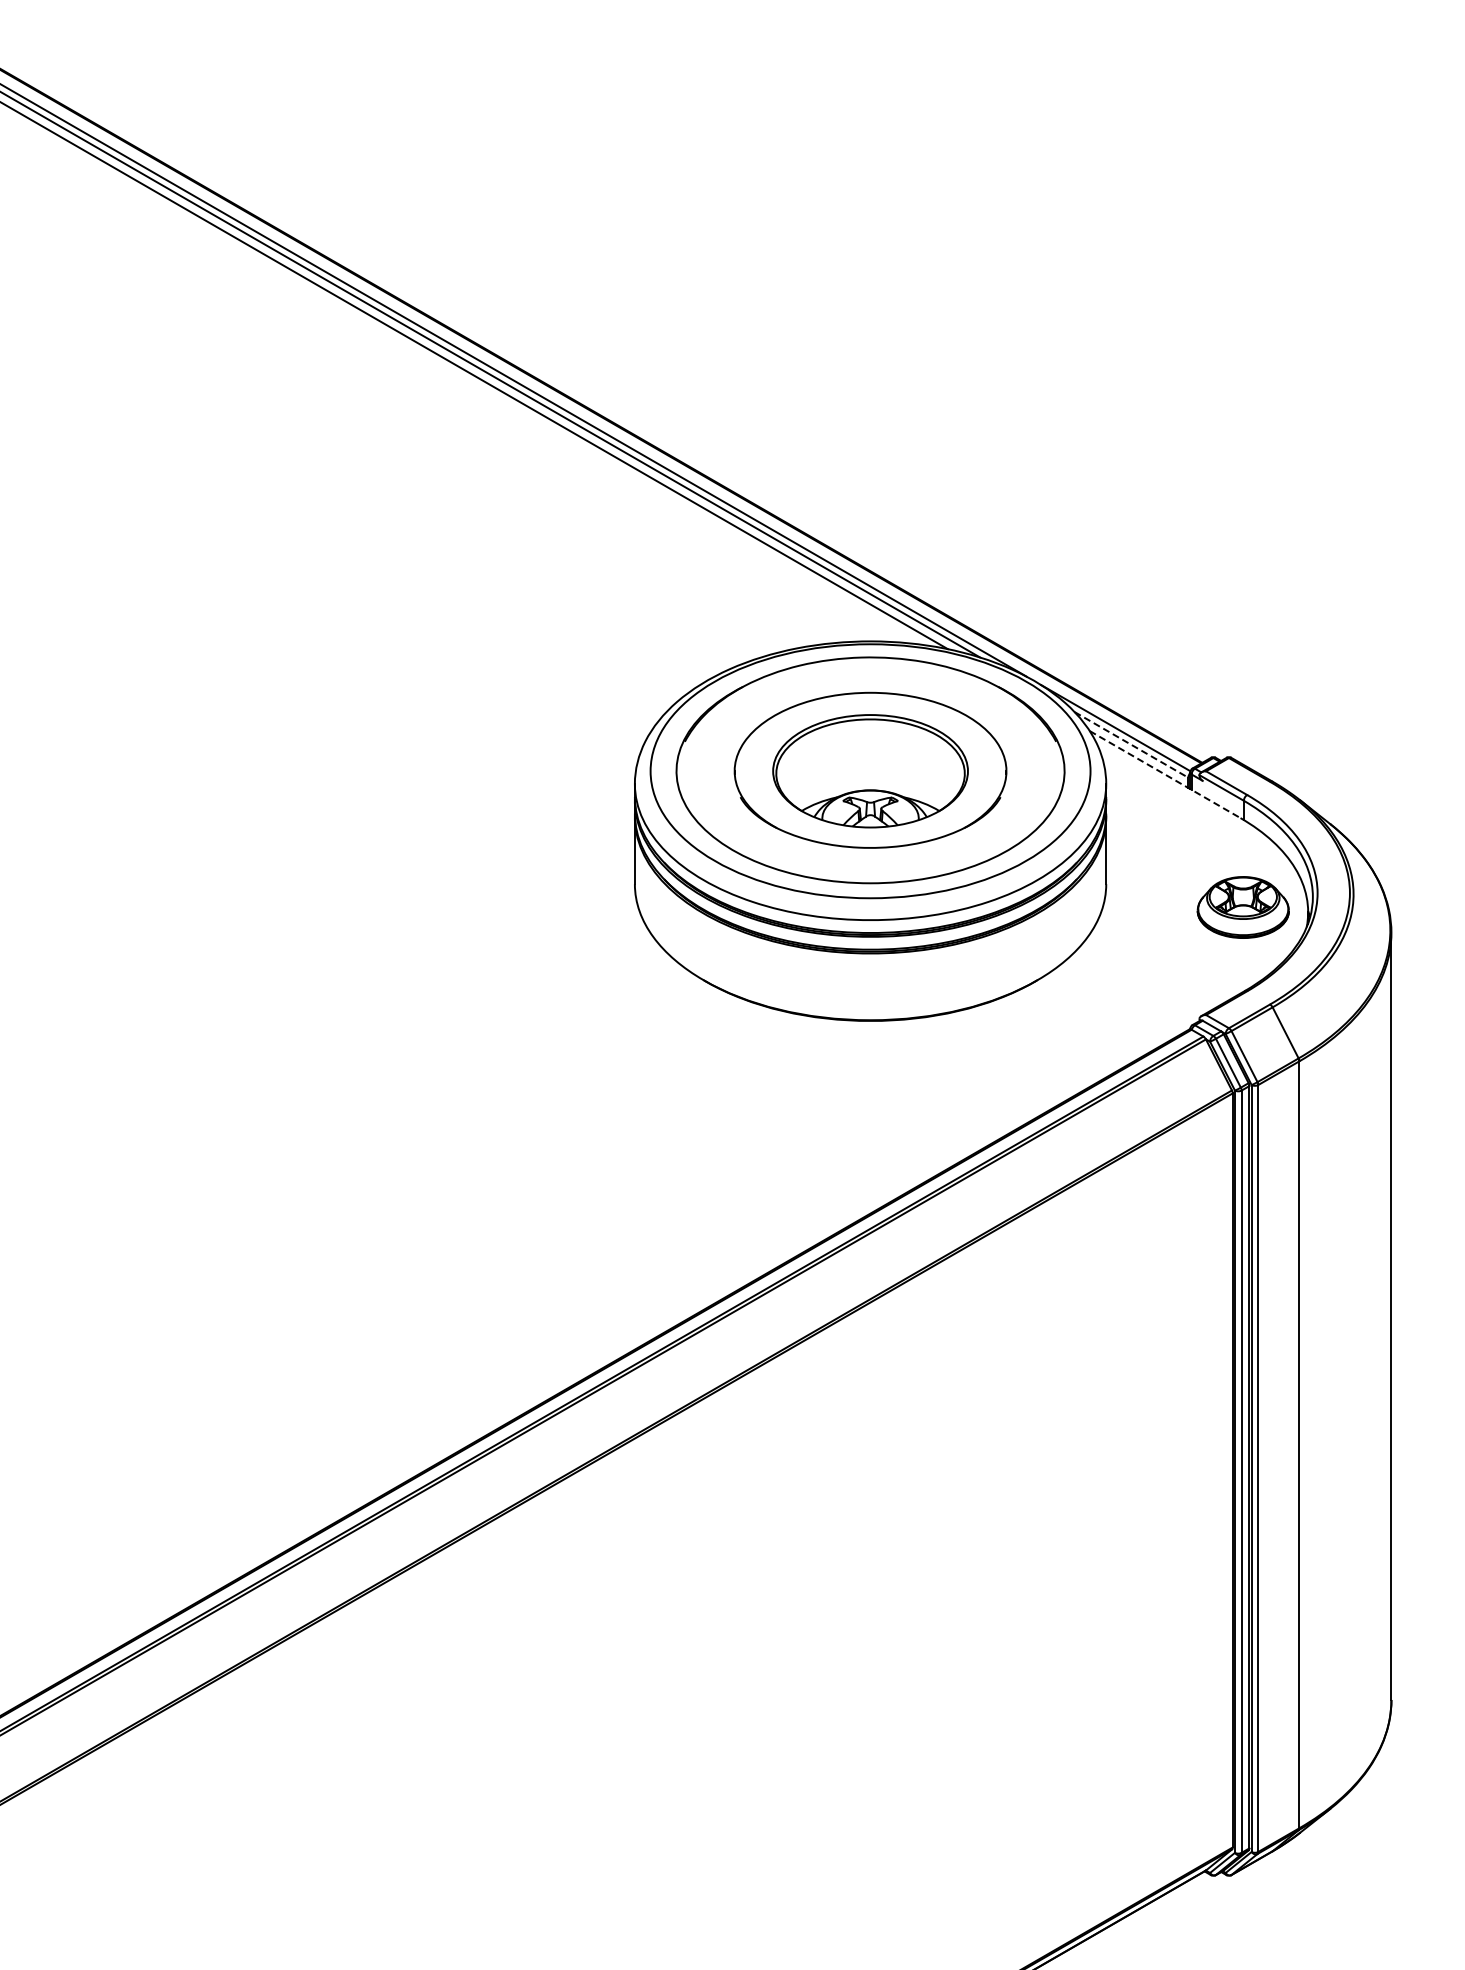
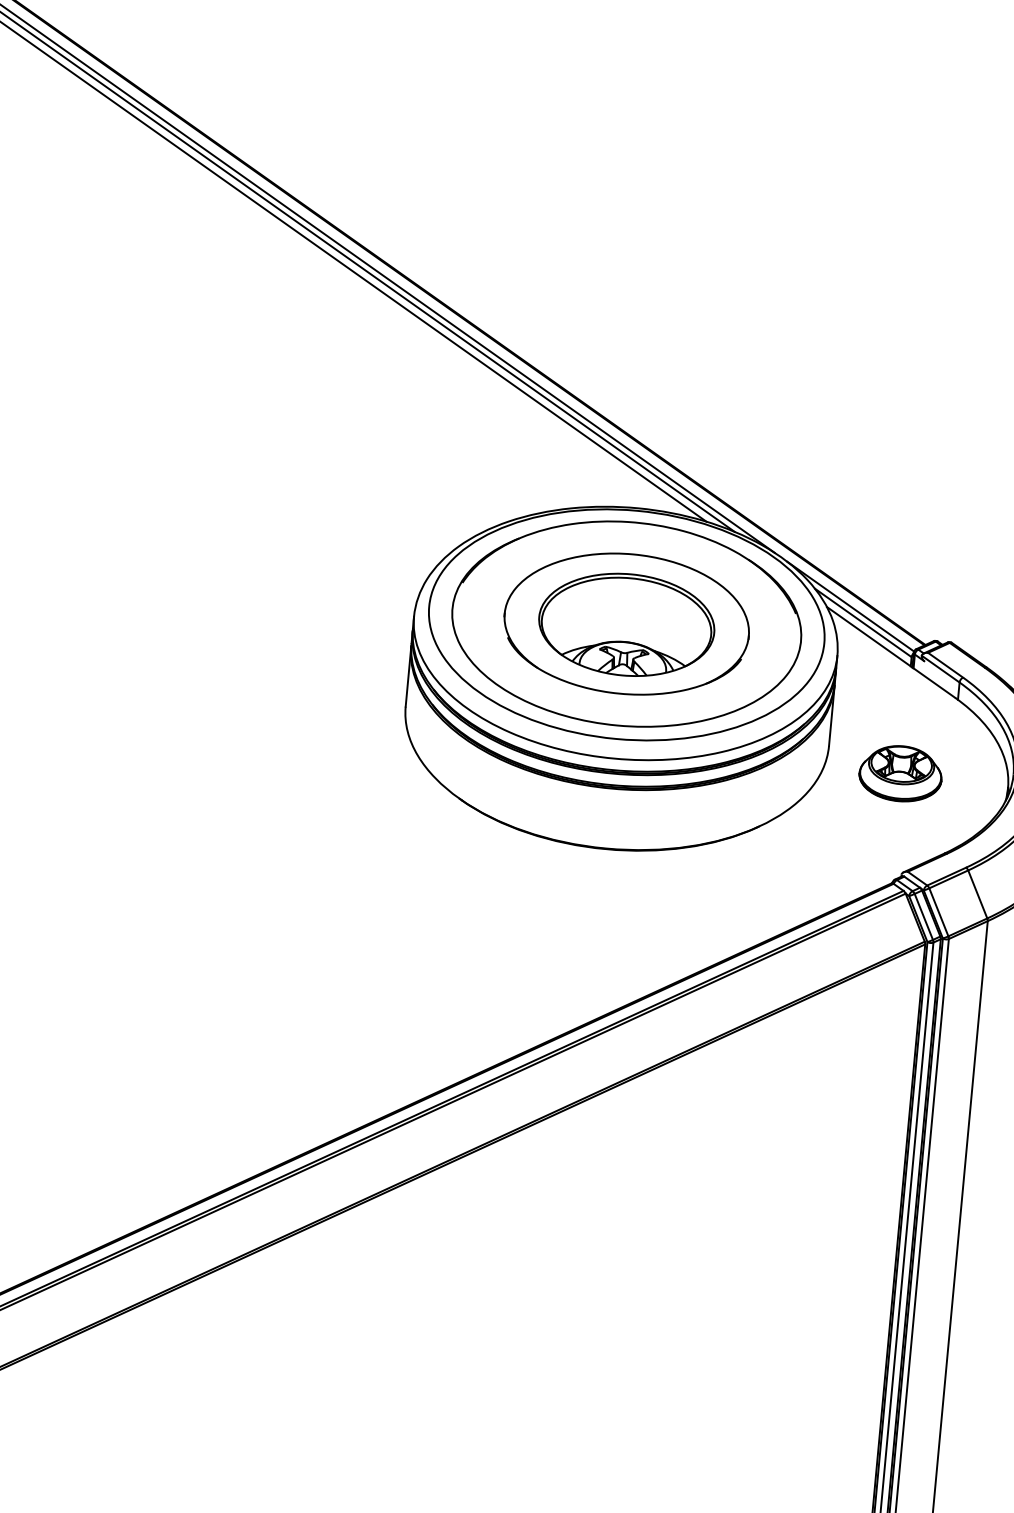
line: (1131, 744) -> (863, 622), dashed -> solid
line: (1165, 774) -> (891, 652), dashed -> solid
part: (1242, 907) -> (900, 773), moved

